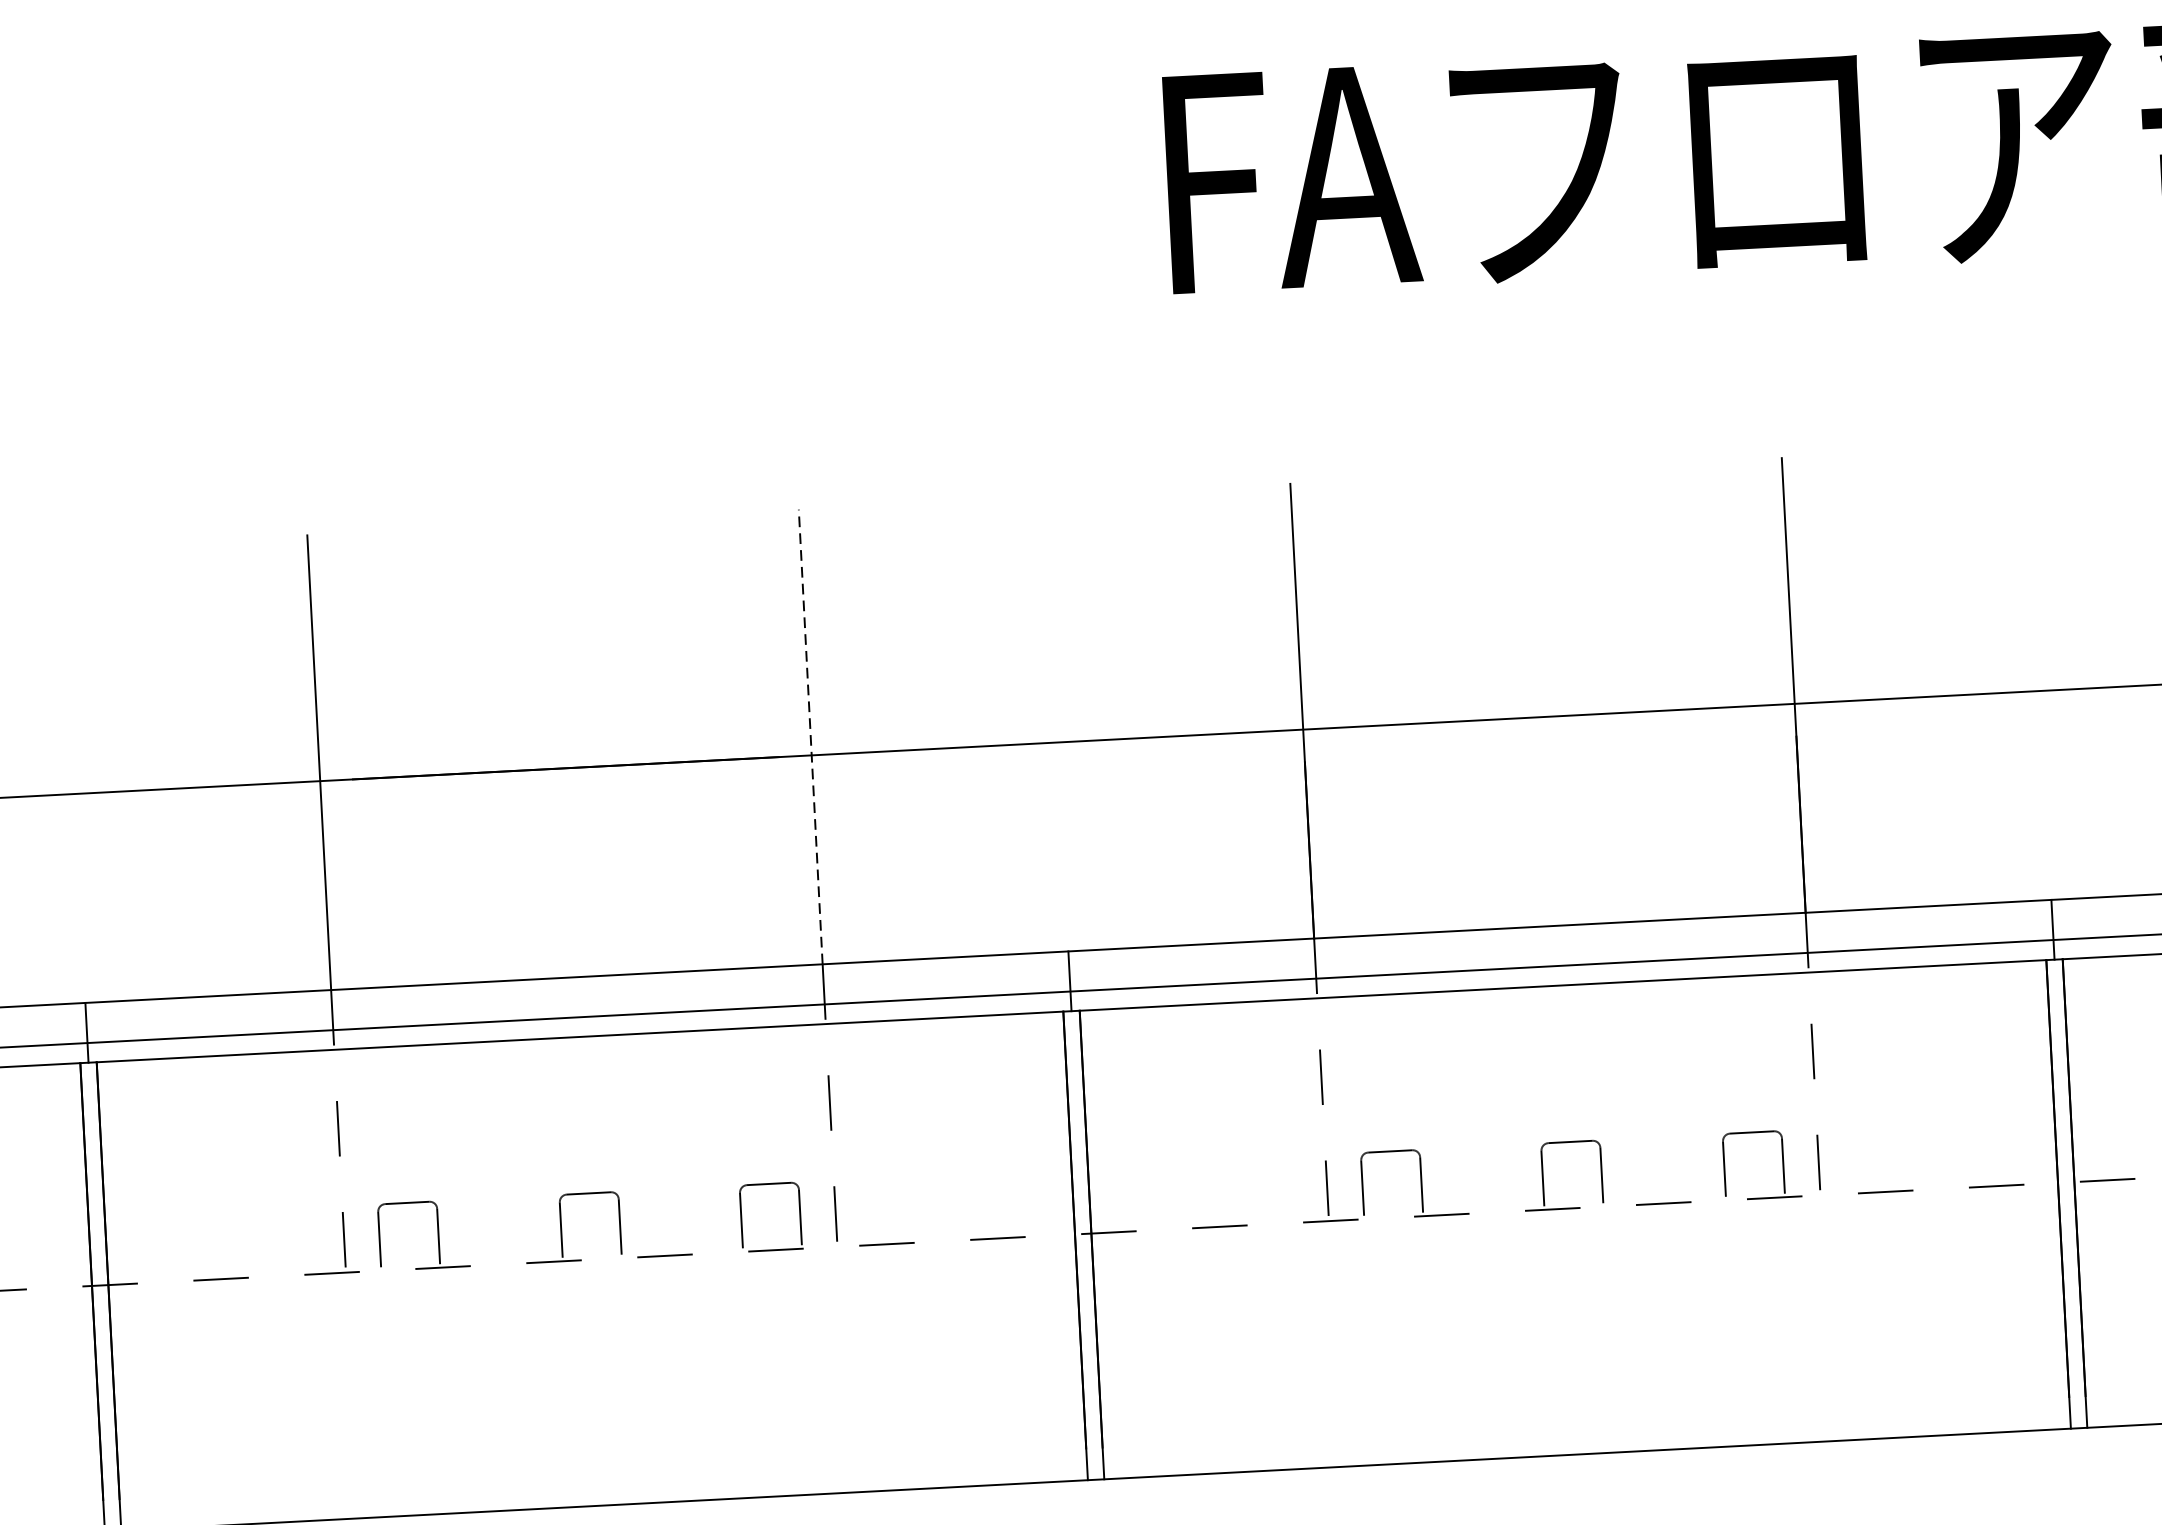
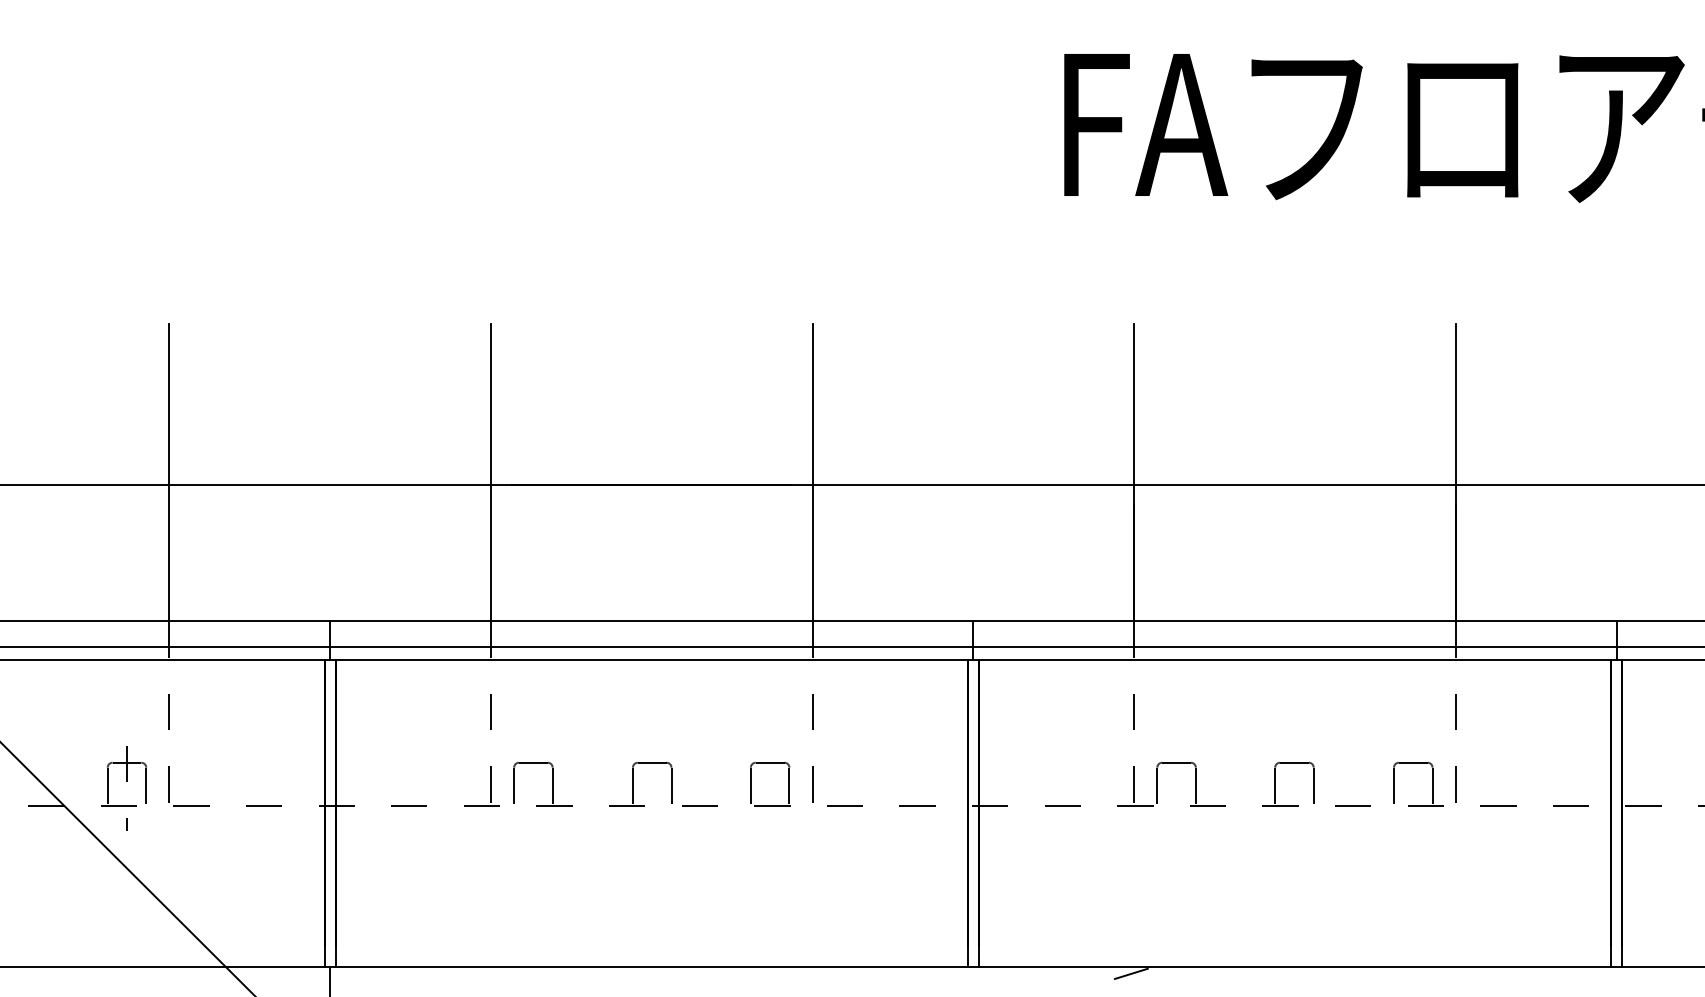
line: (810, 737) -> (812, 472), dashed -> solid
line: (1342, 1475) -> (1134, 972), added

